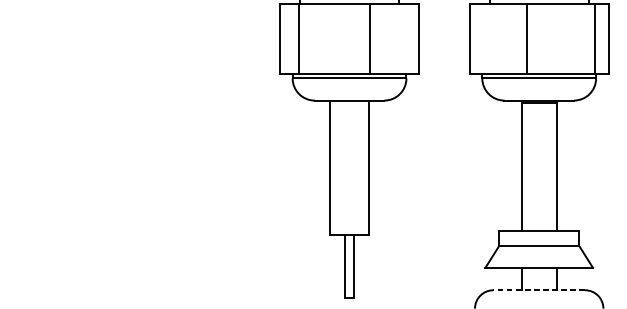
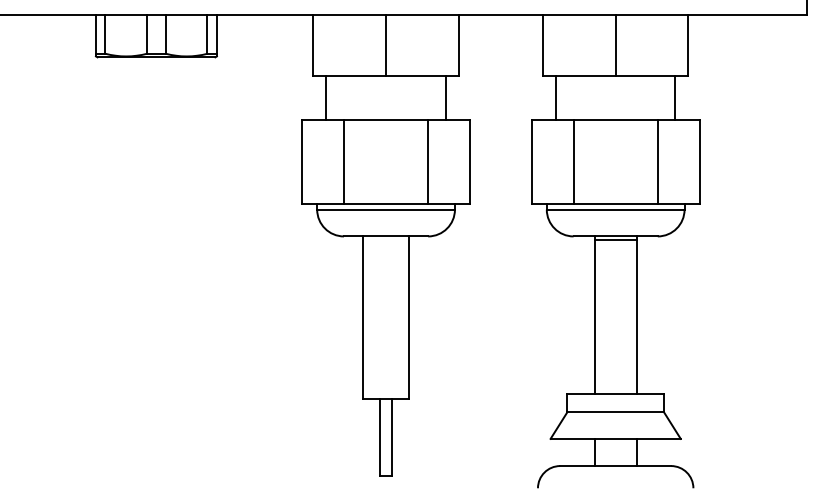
line: (299, 39) -> (344, 162), moved
line: (370, 39) -> (428, 162), moved
line: (526, 39) -> (573, 162), moved
line: (594, 39) -> (657, 162), moved
line: (539, 290) -> (615, 466), dashed -> solid

